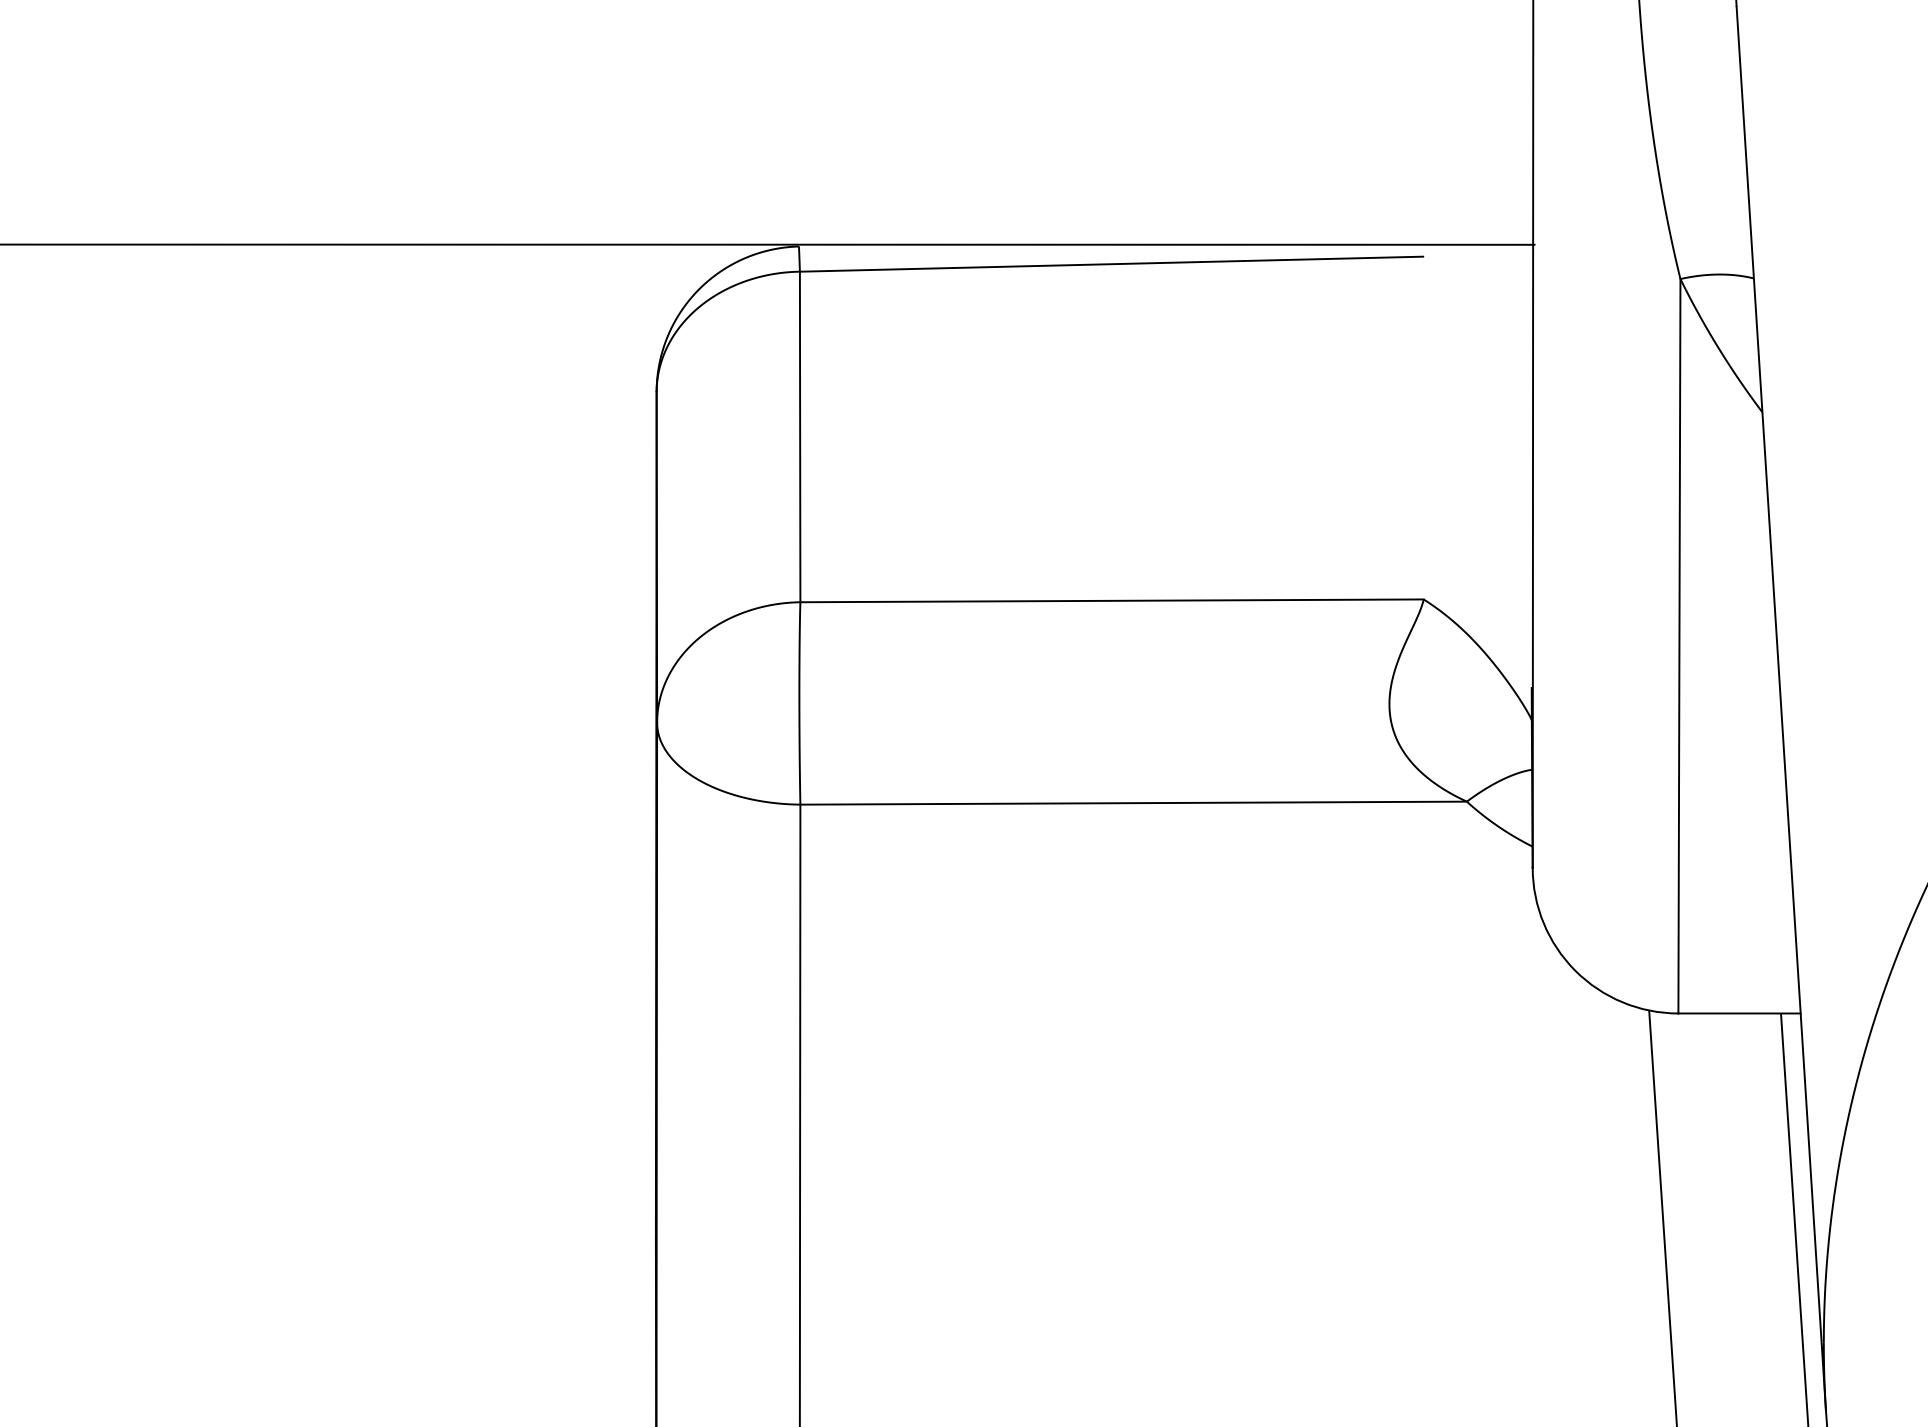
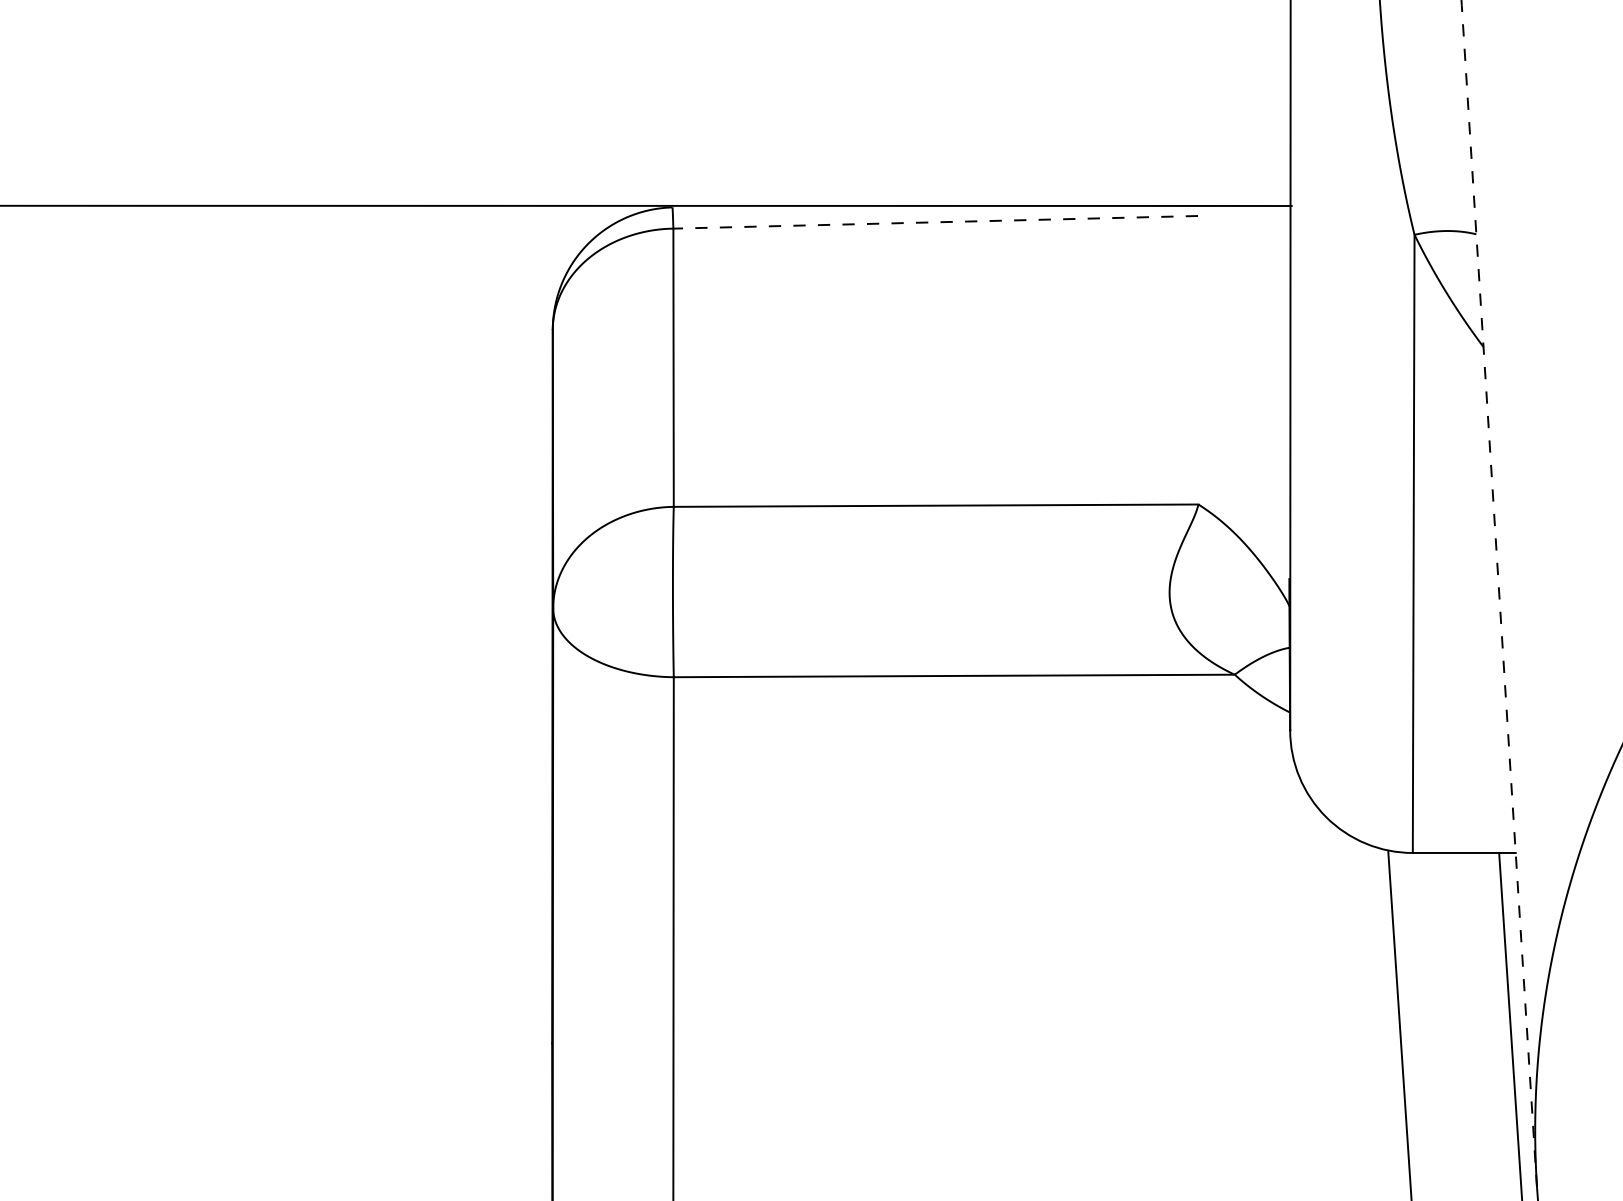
line: (1111, 264) -> (935, 222), solid -> dashed
line: (1781, 708) -> (1499, 596), solid -> dashed

